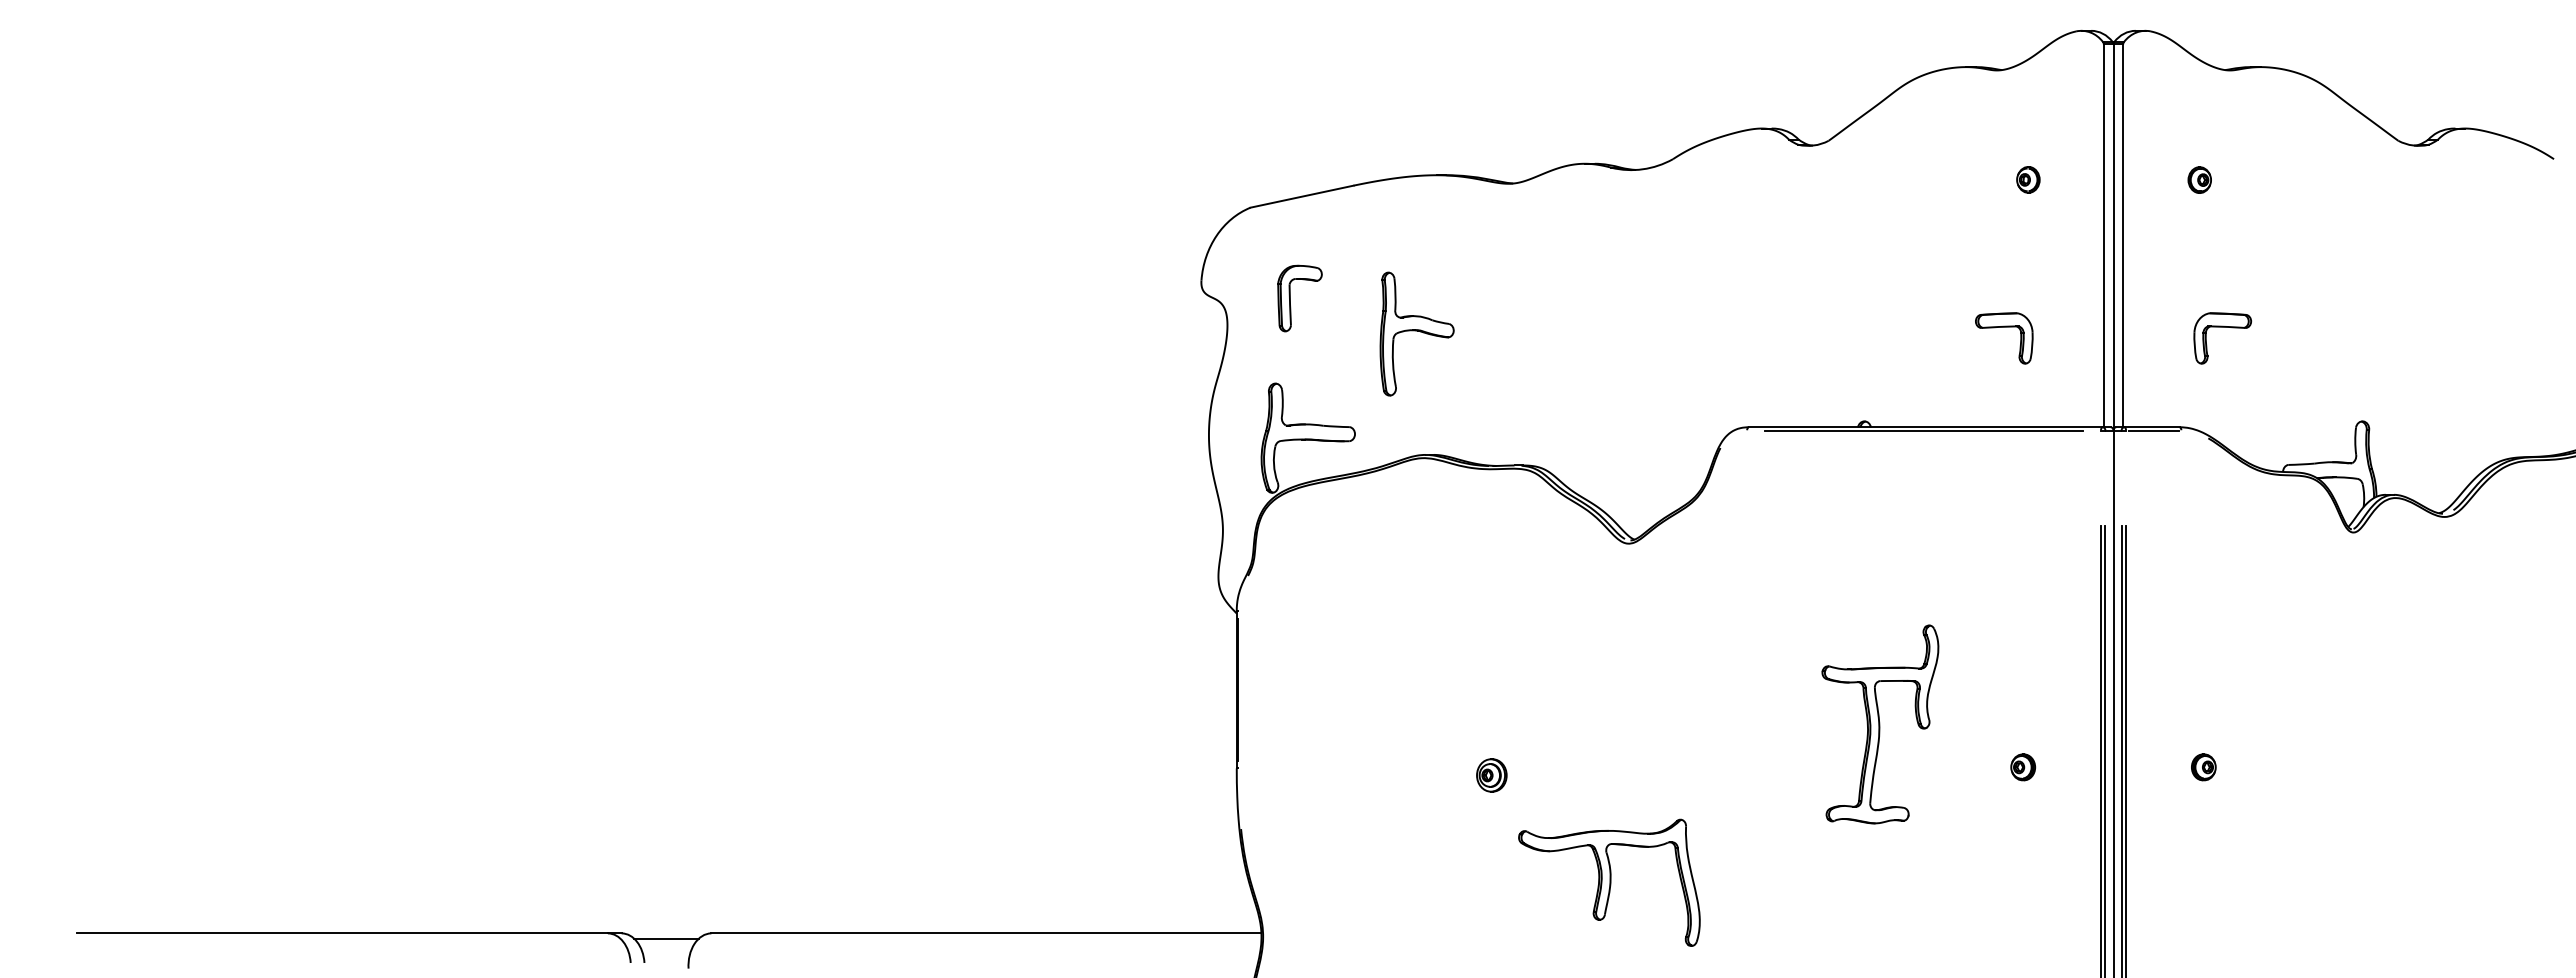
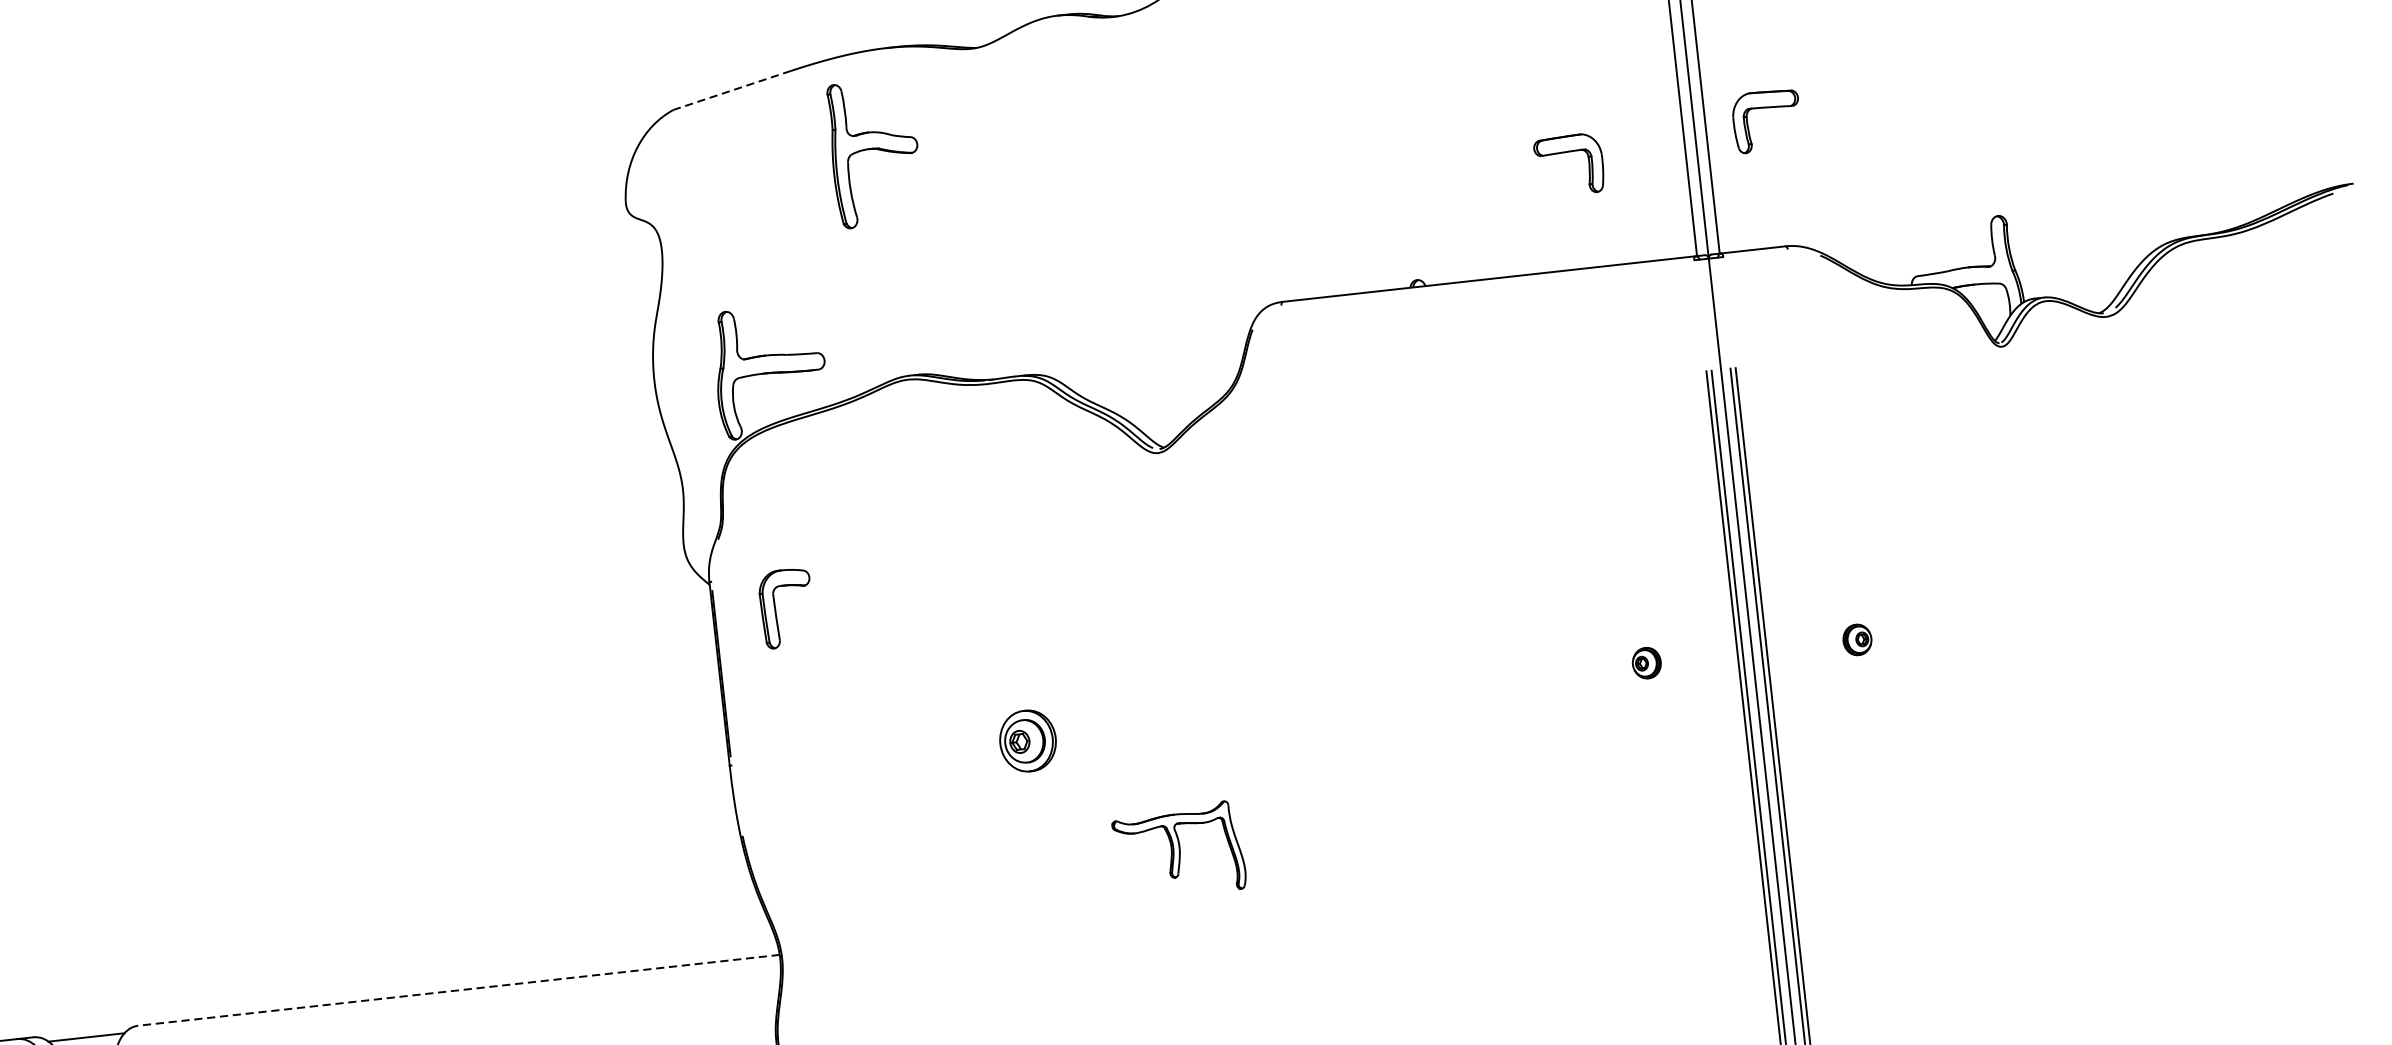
line: (1302, 196) -> (732, 90), solid -> dashed
part: (1290, 298) -> (775, 609), moved
part: (2222, 327) -> (1765, 108), moved
part: (1416, 333) -> (874, 152), moved
line: (1923, 430) -> (1487, 283), removed
line: (2153, 430) -> (1755, 253), removed
part: (1880, 724) -> (1474, 631), removed
part: (1491, 775) -> (1027, 741), size x1.6
part: (1609, 882) -> (1179, 850), size x0.6
line: (985, 933) -> (457, 990), solid -> dashed

